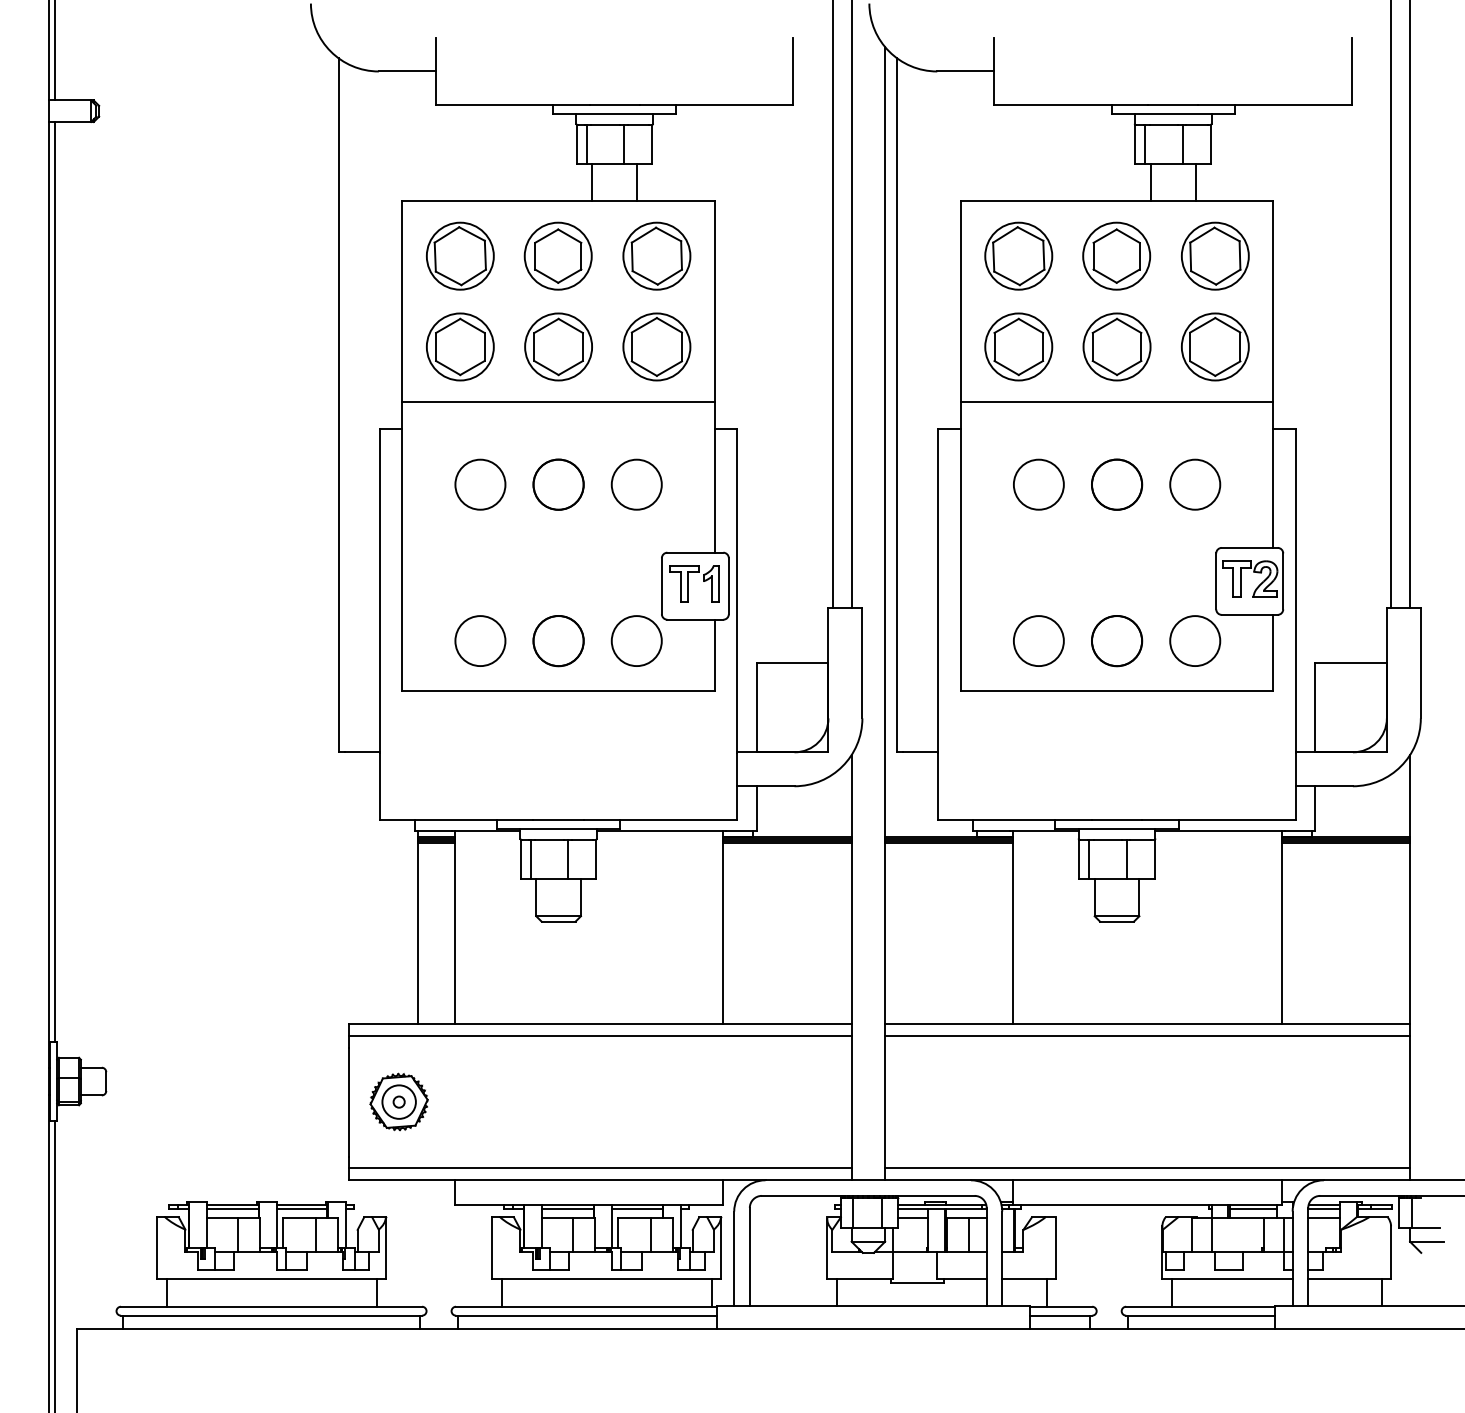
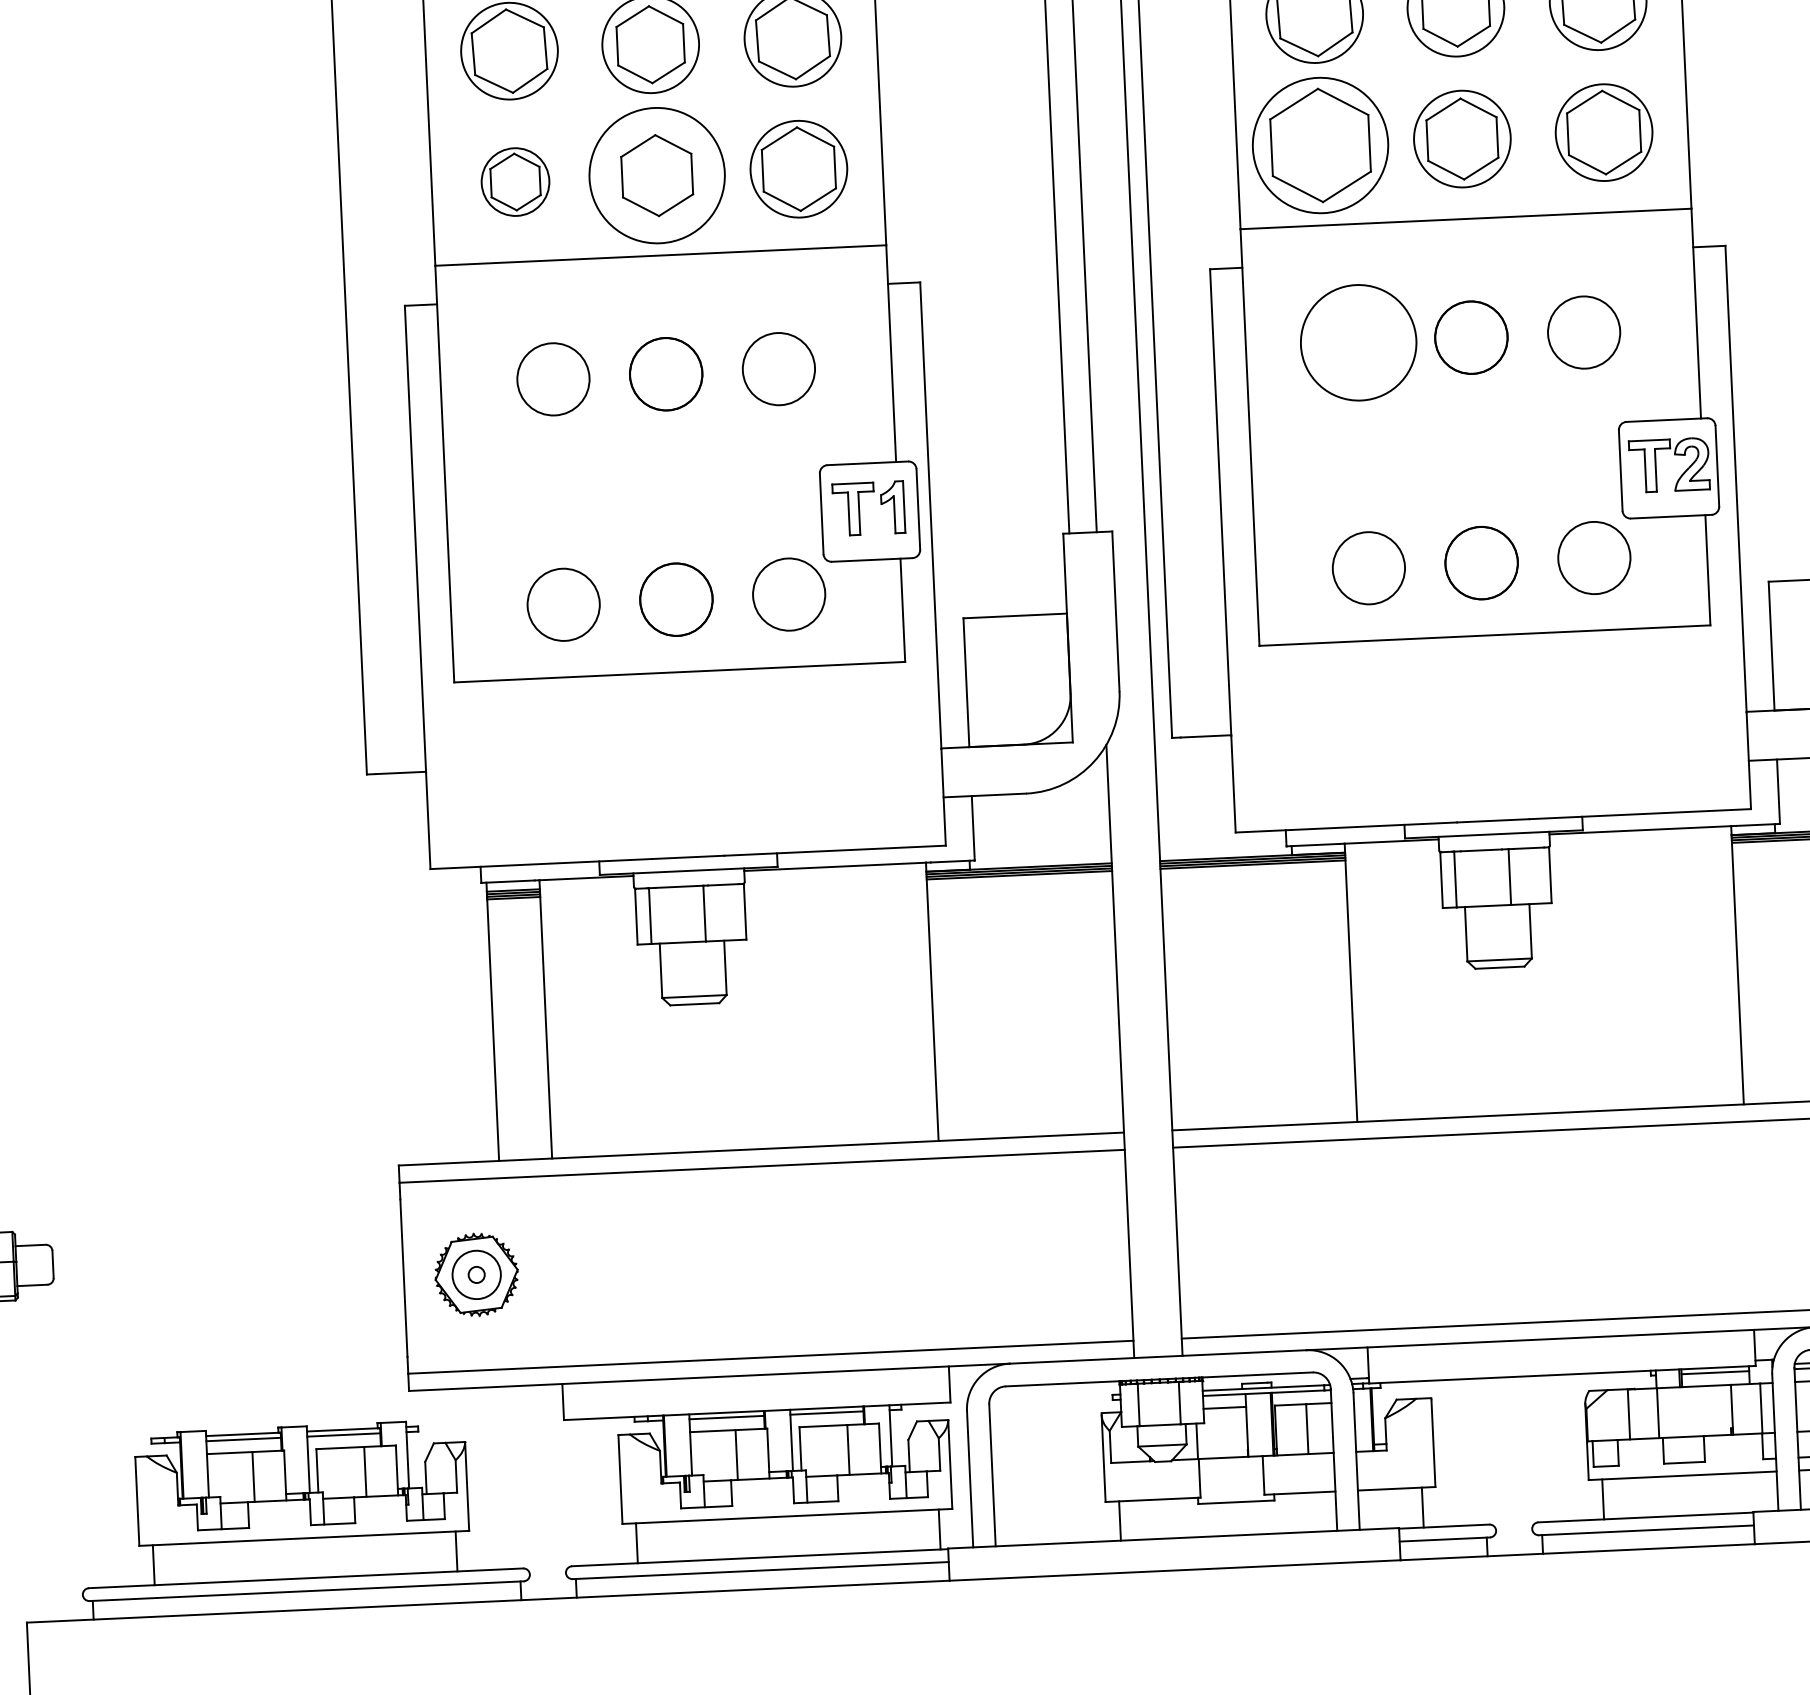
part: (460, 346) -> (515, 181), size x0.7
circle: (558, 346) -> (656, 174), size x1.4
part: (1018, 346) -> (1320, 144), size x1.4
circle: (1038, 484) -> (1358, 342), size x1.6

